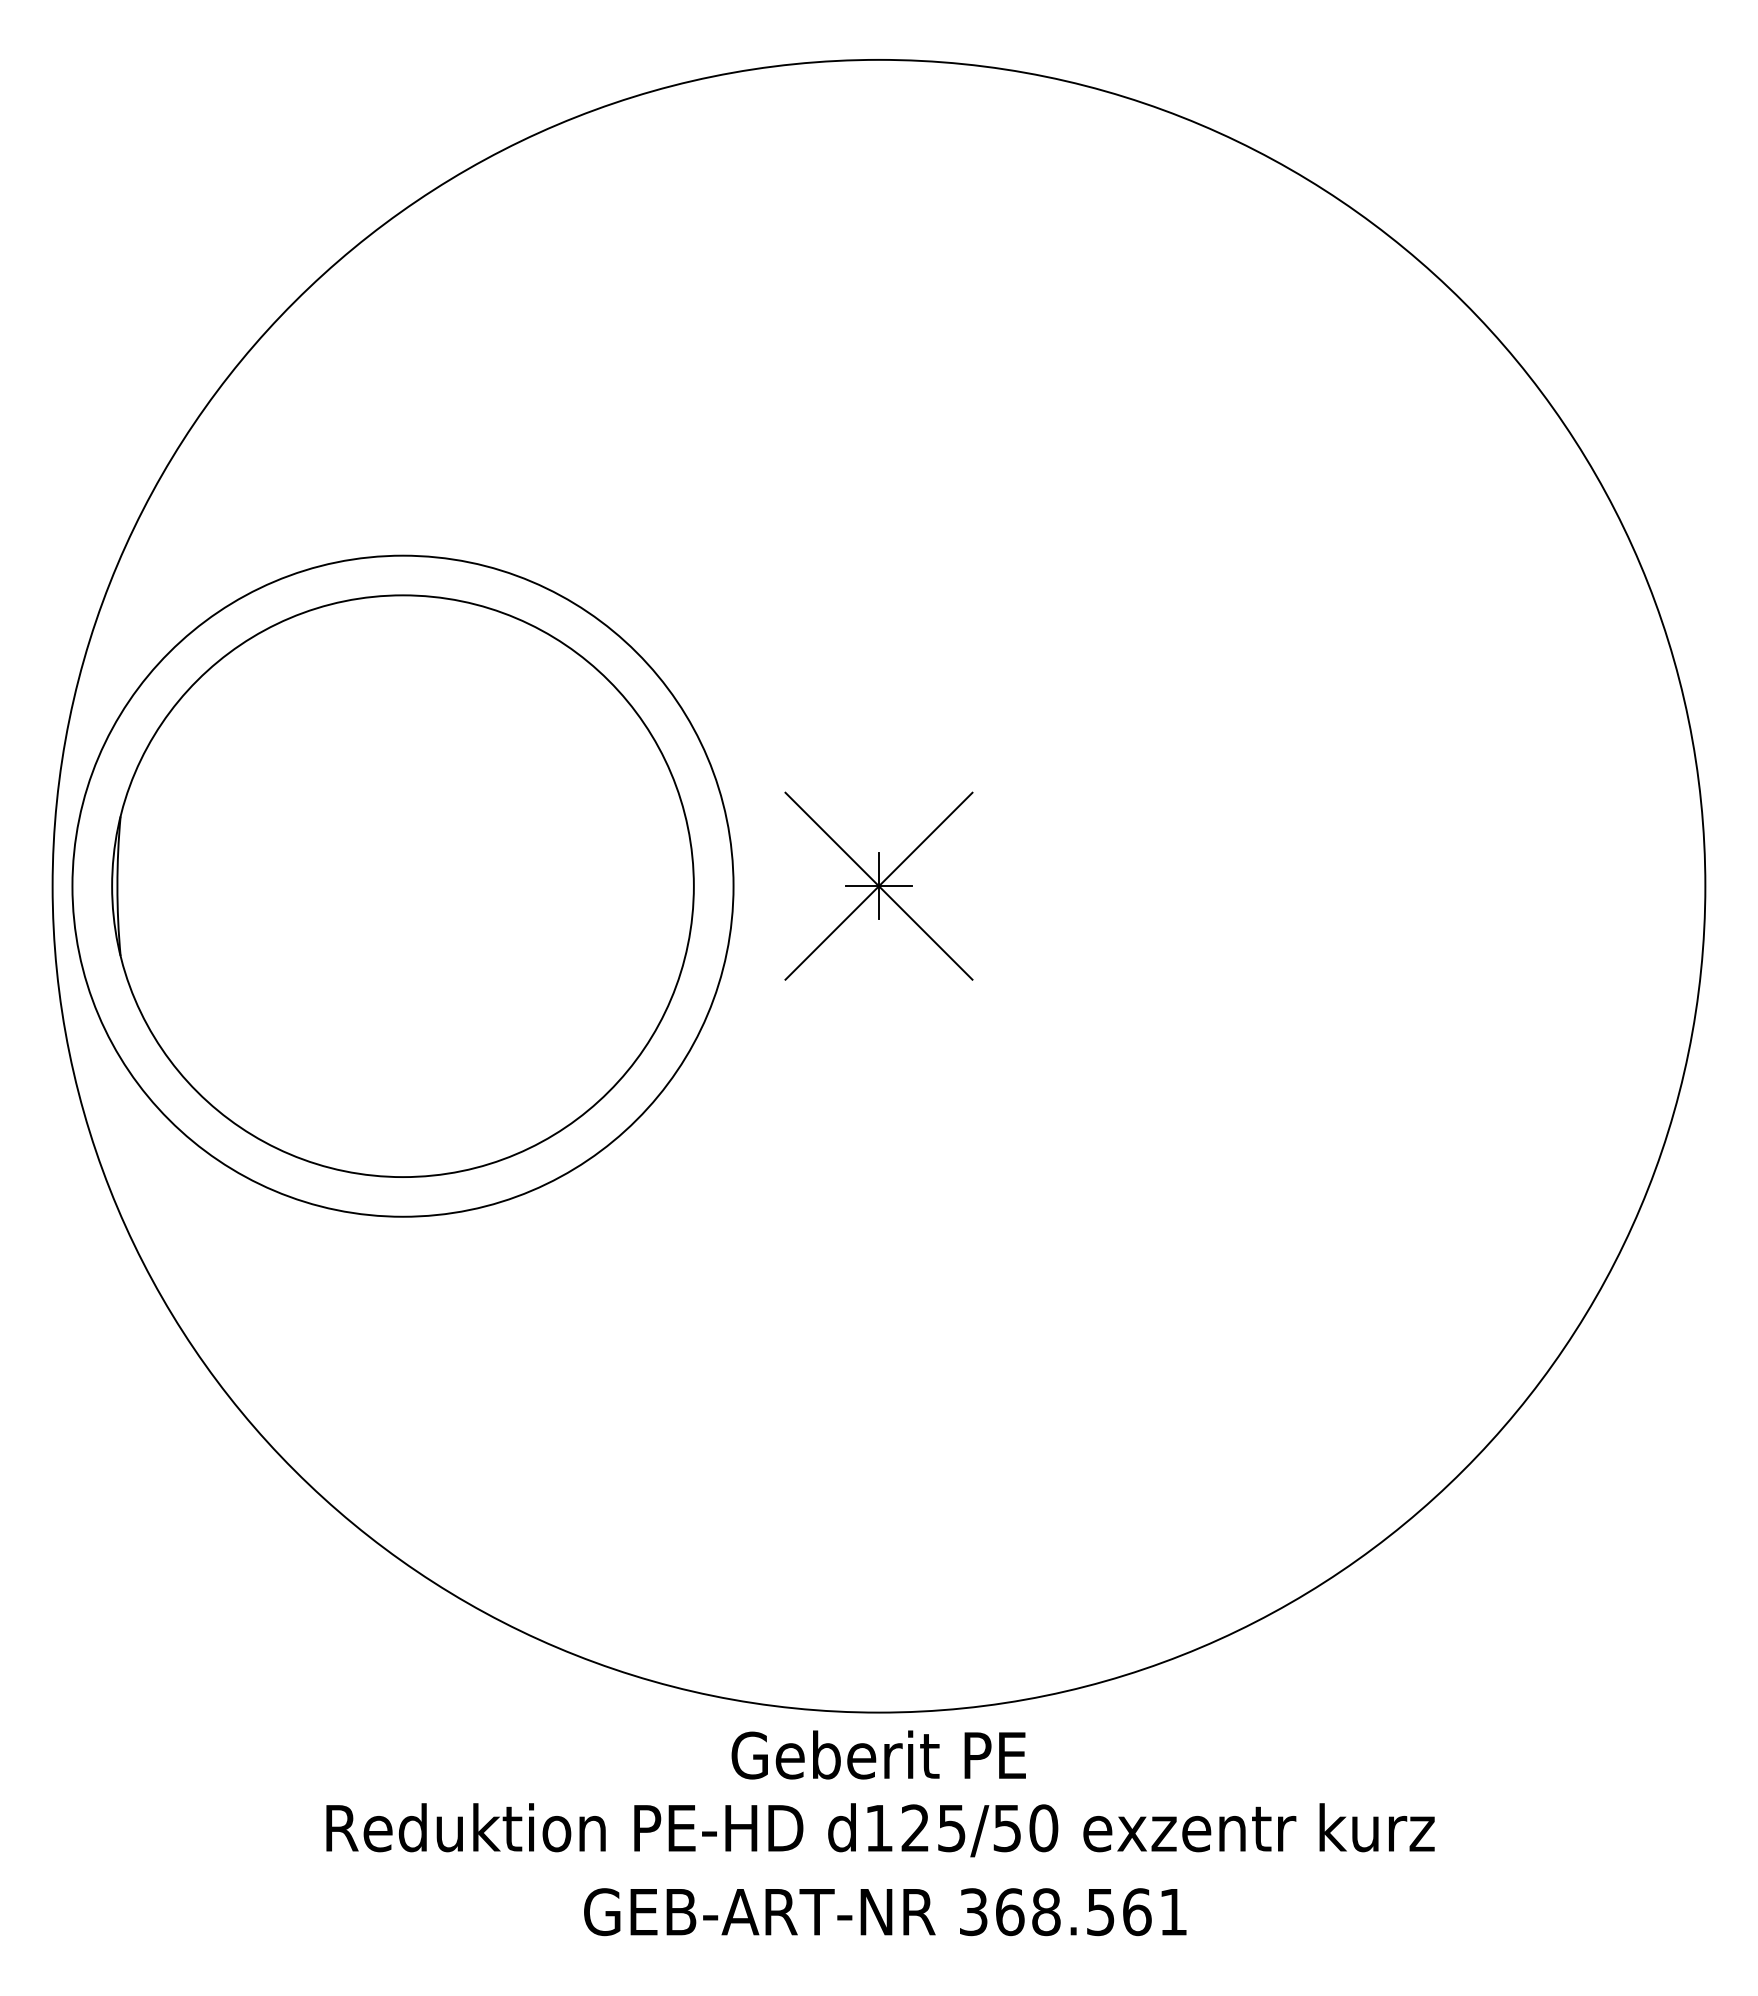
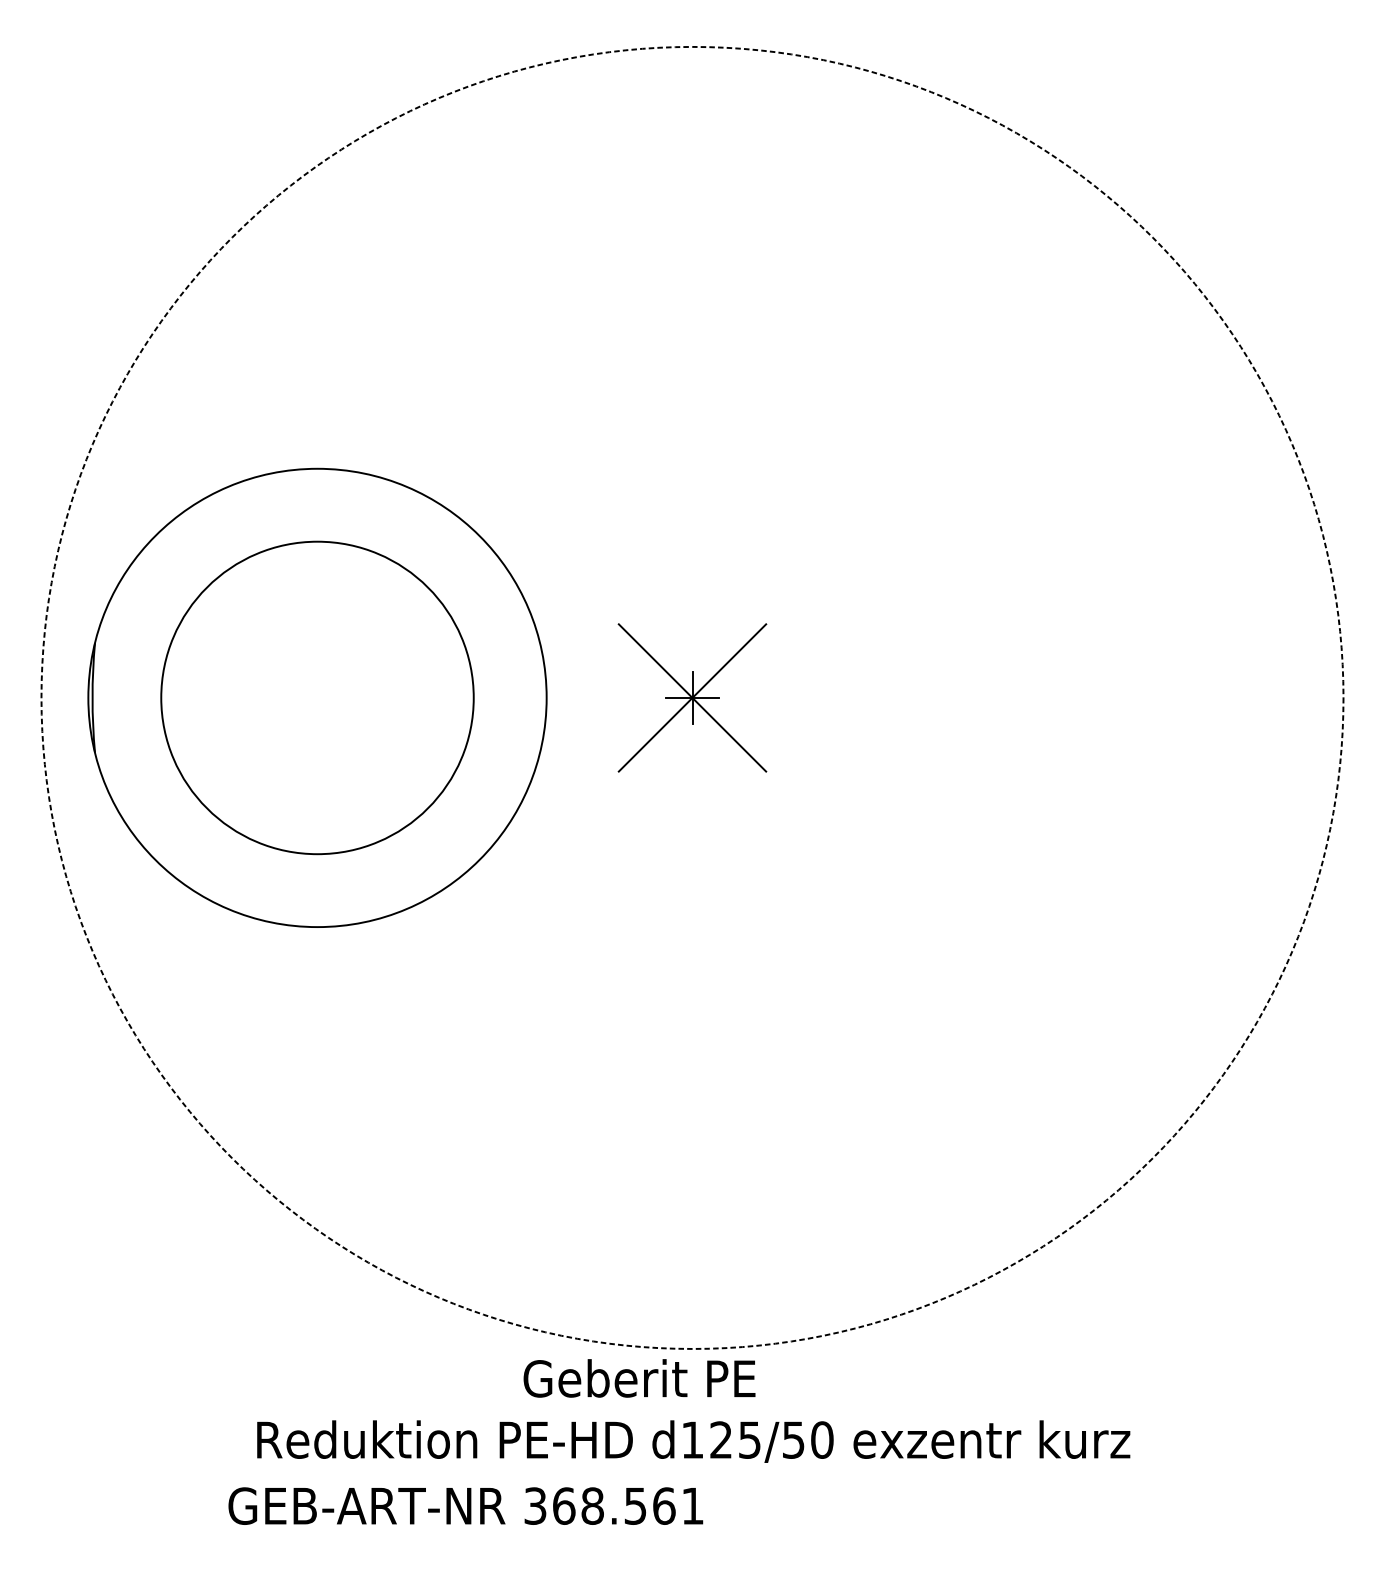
circle: (402, 885) -> (317, 697), size x0.6
circle: (878, 885) -> (692, 697), solid -> dashed
text: (878, 1754) -> (639, 1378), moved
text: (885, 1912) -> (466, 1506), moved

